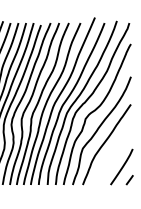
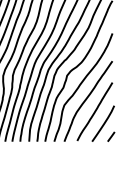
line: (113, 154) -> (95, 111), added

